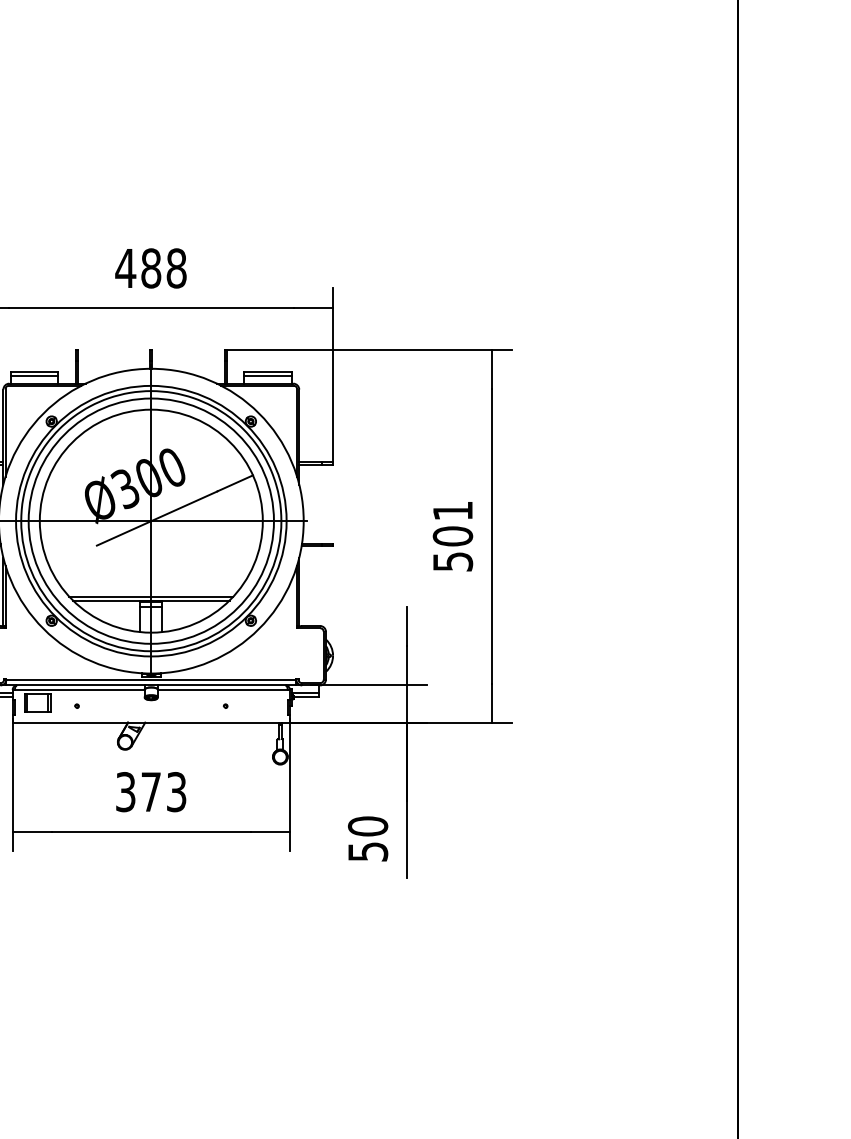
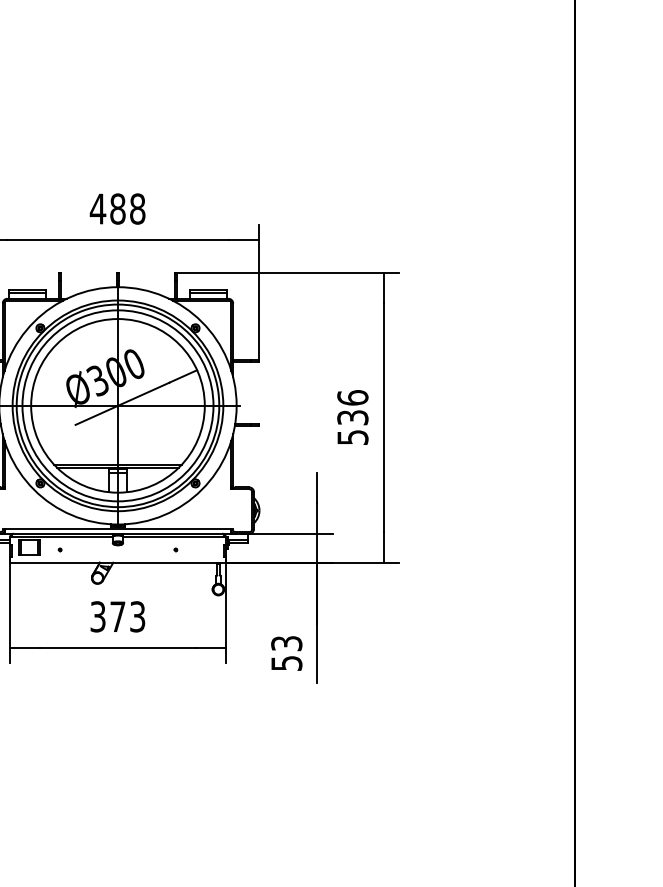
text: (452, 523) -> (352, 407), 501 -> 536
text: (367, 826) -> (286, 643), 50 -> 53

